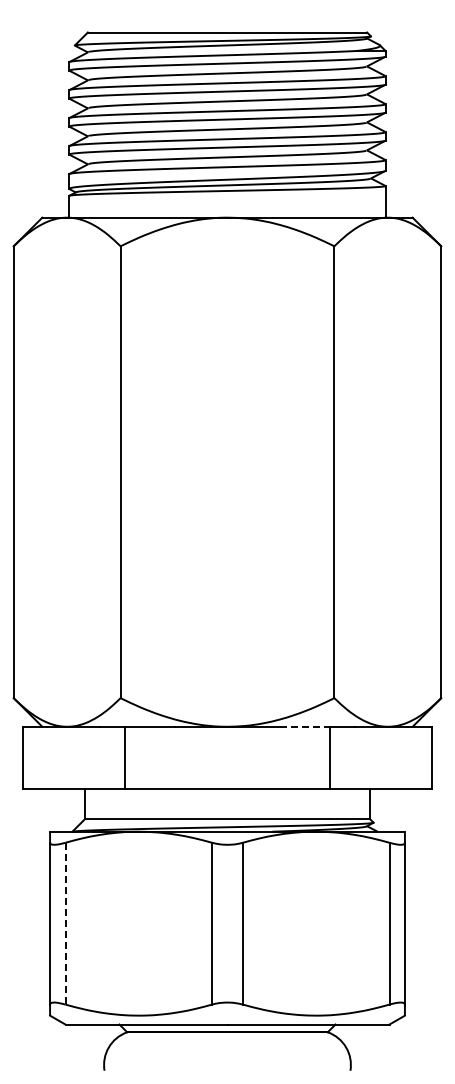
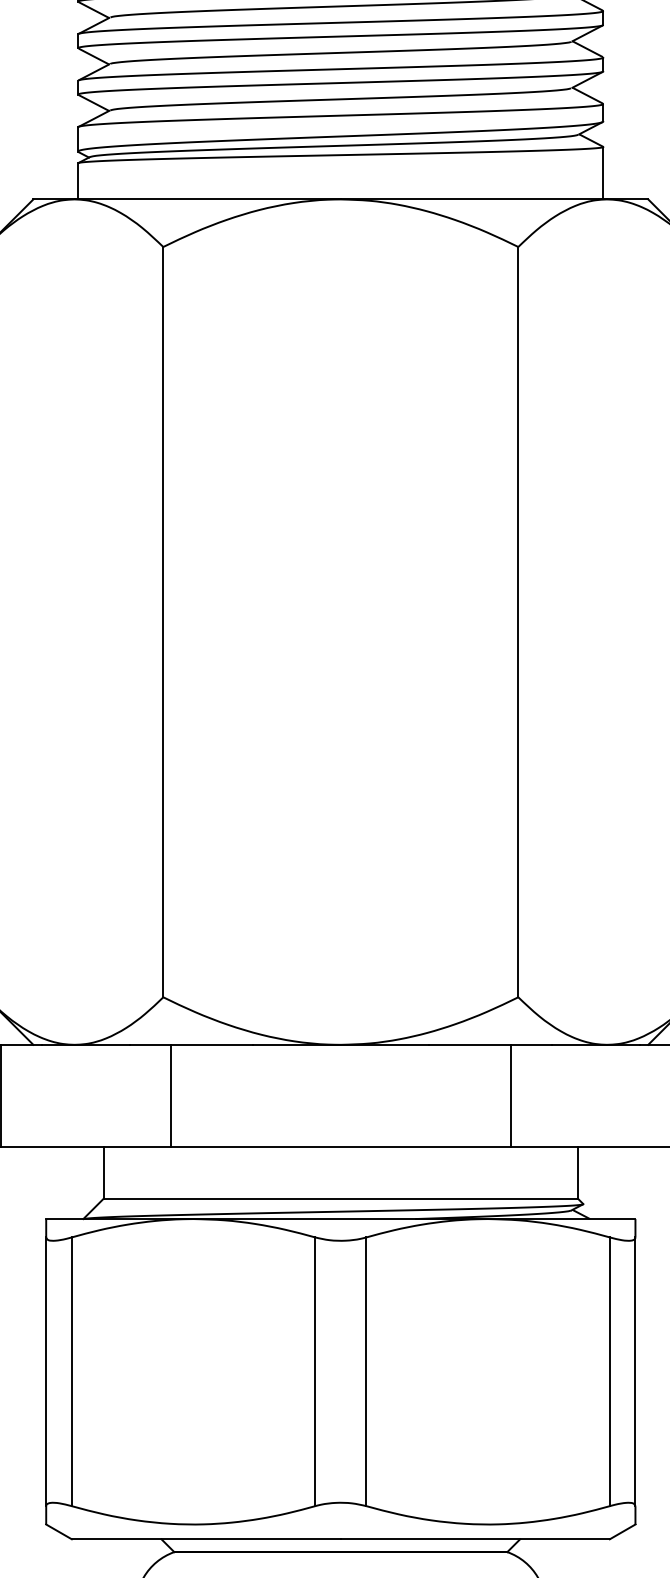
line: (305, 726) -> (470, 1044), dashed -> solid
line: (65, 923) -> (71, 1371), dashed -> solid

